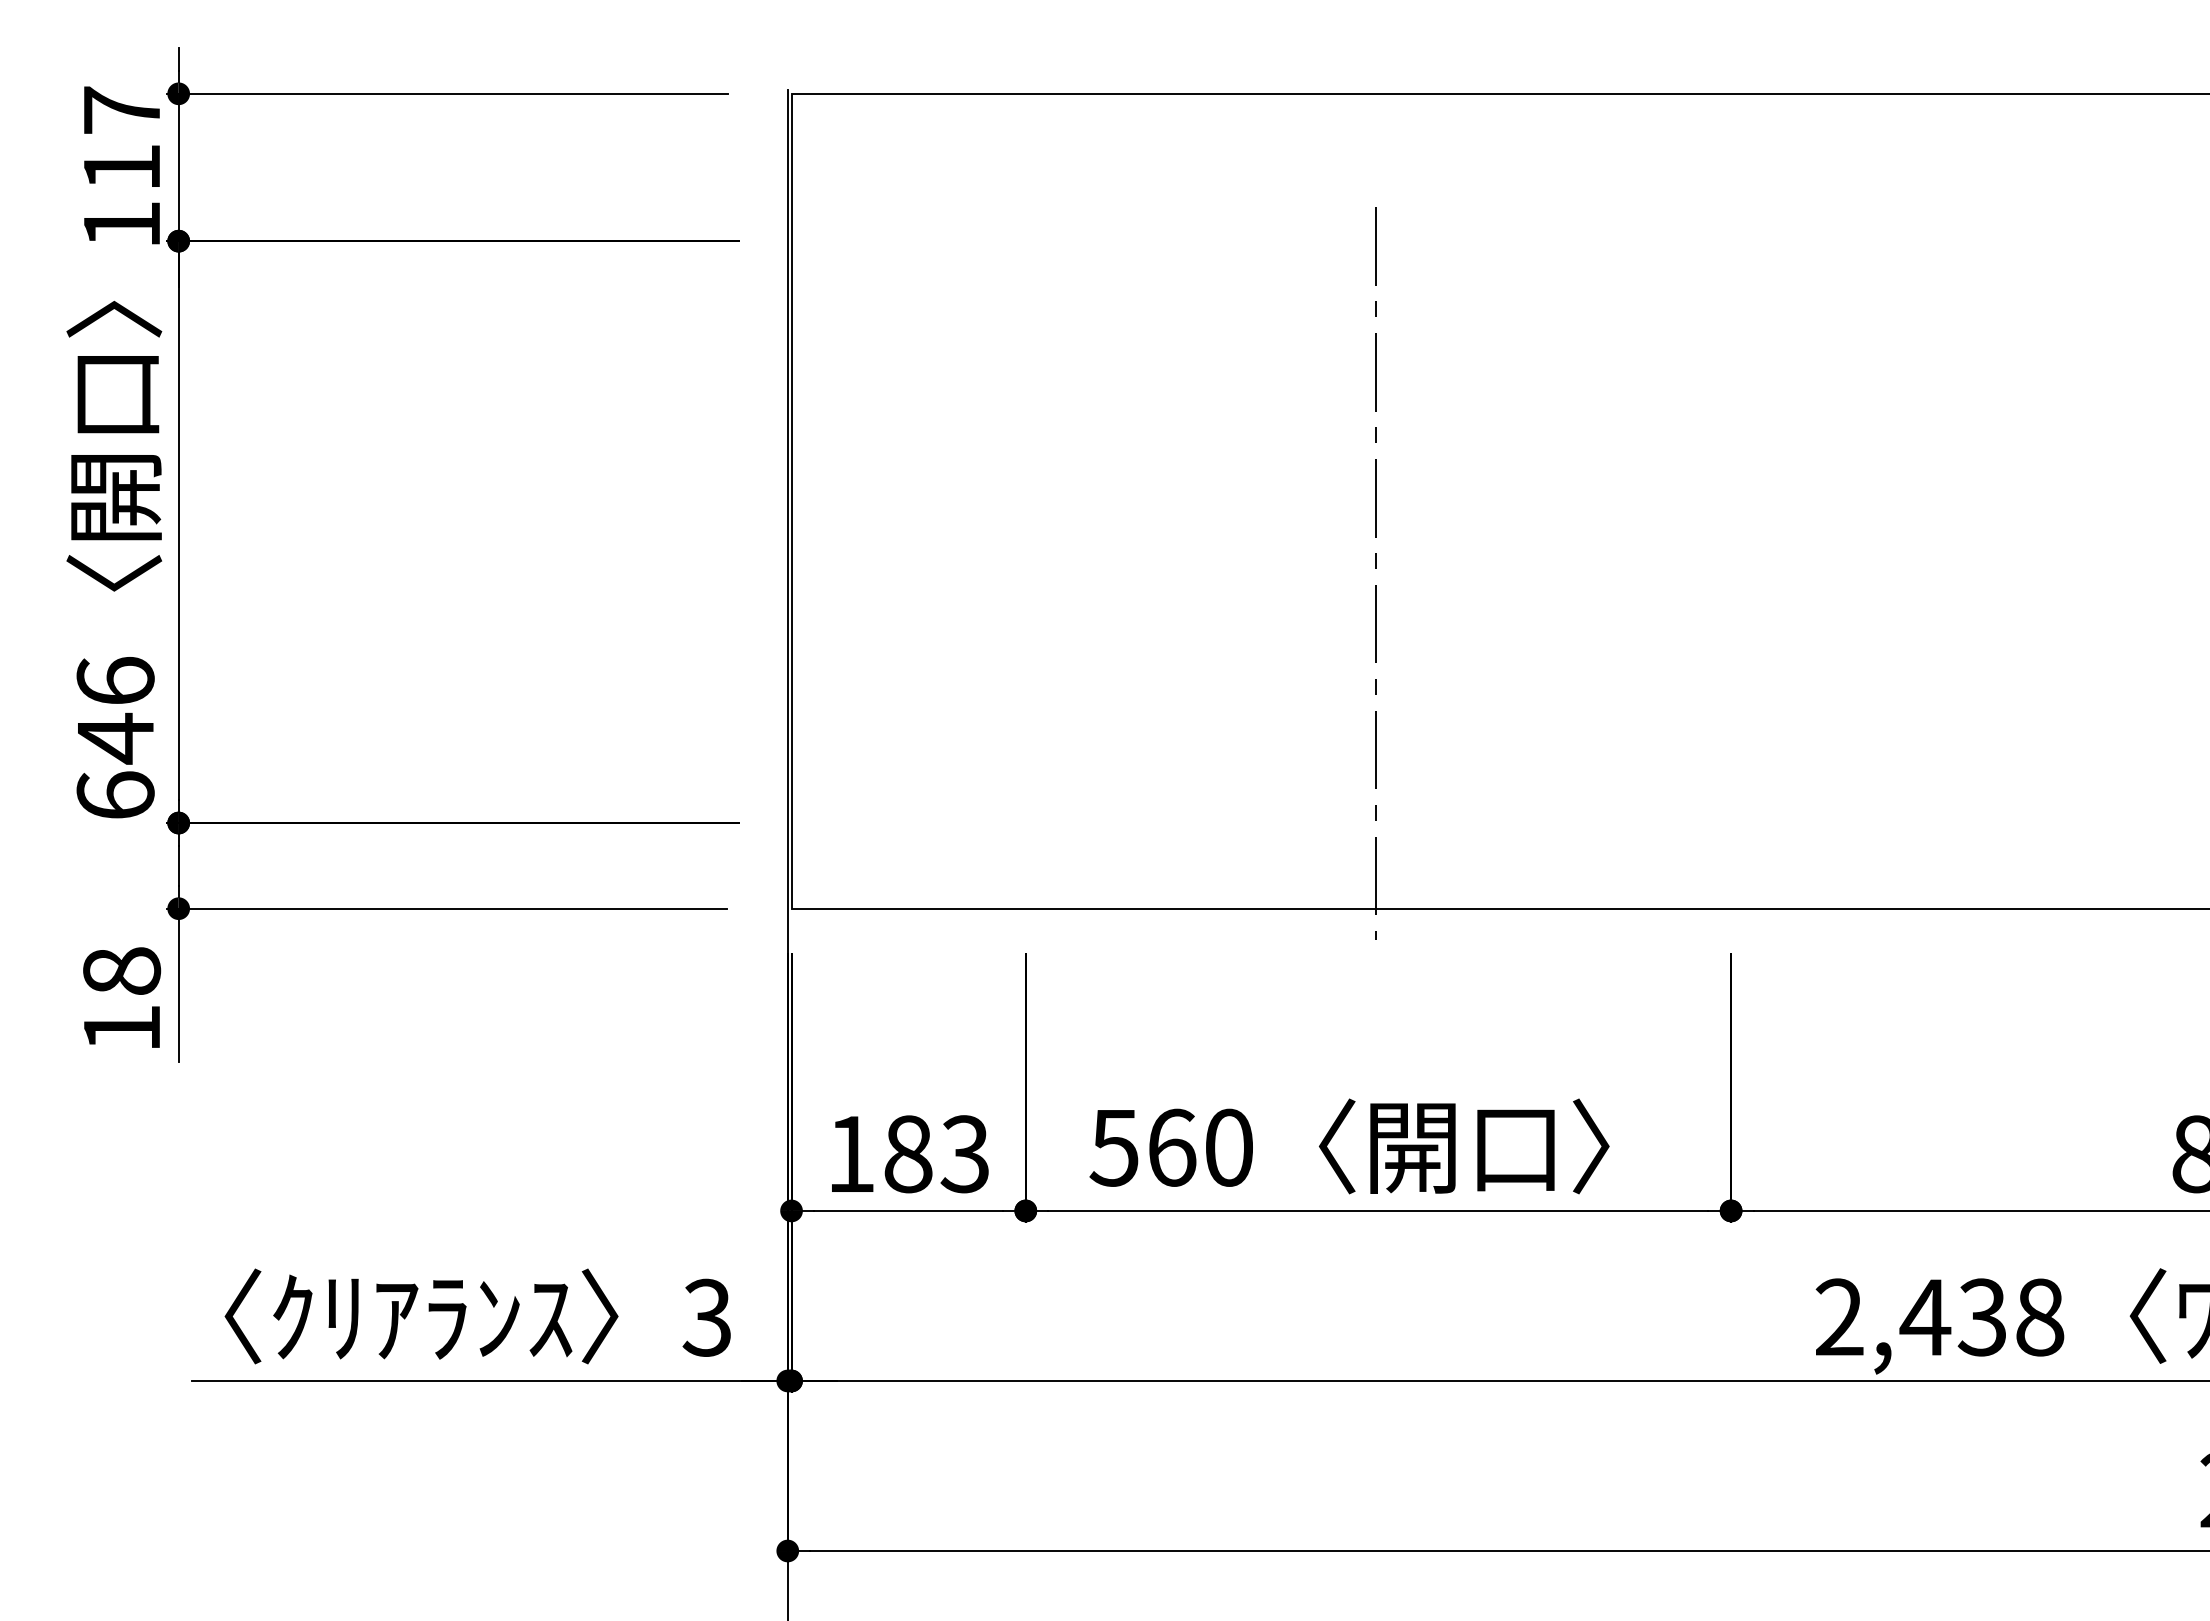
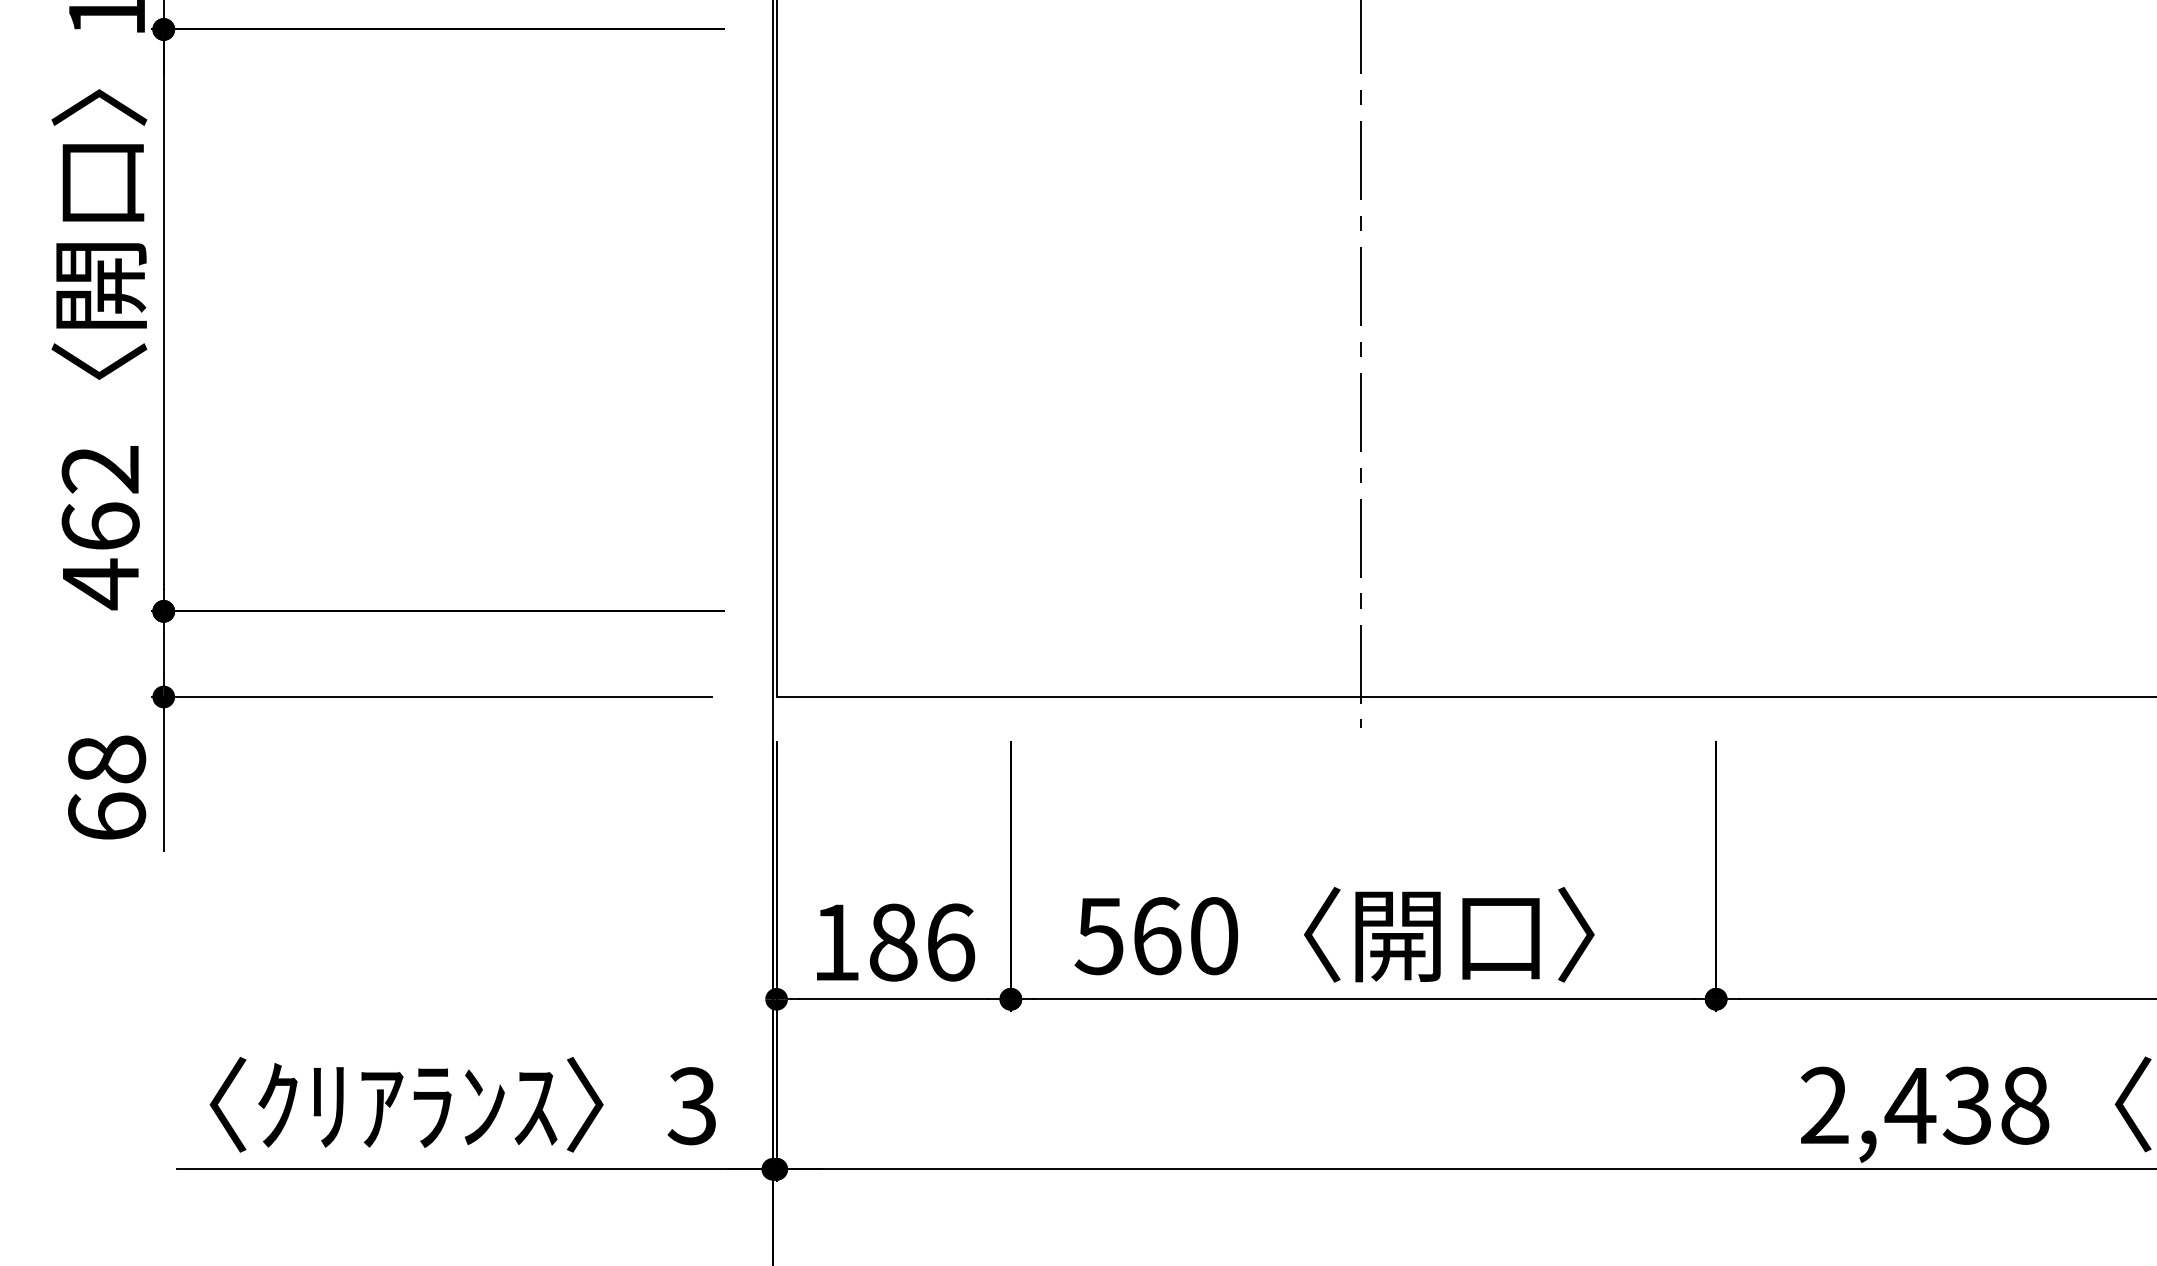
text: (115, 739) -> (100, 527), 646 -> 462
text: (122, 1027) -> (107, 815), 18 -> 68
text: (964, 1154) -> (949, 942), 183 -> 186

